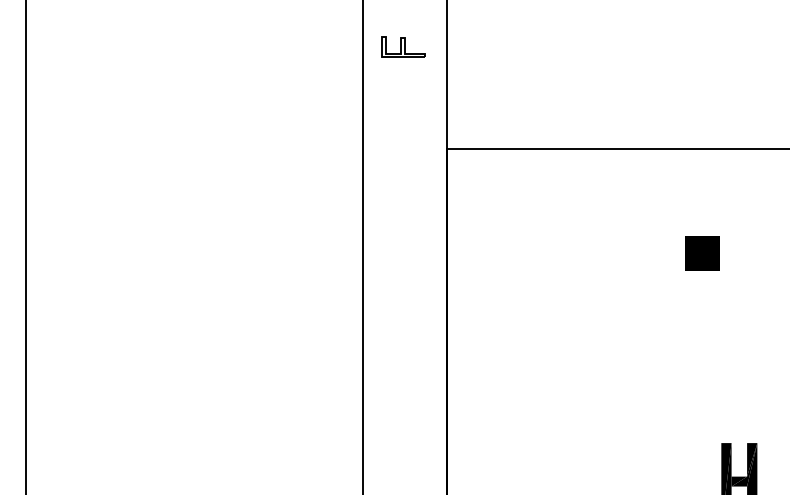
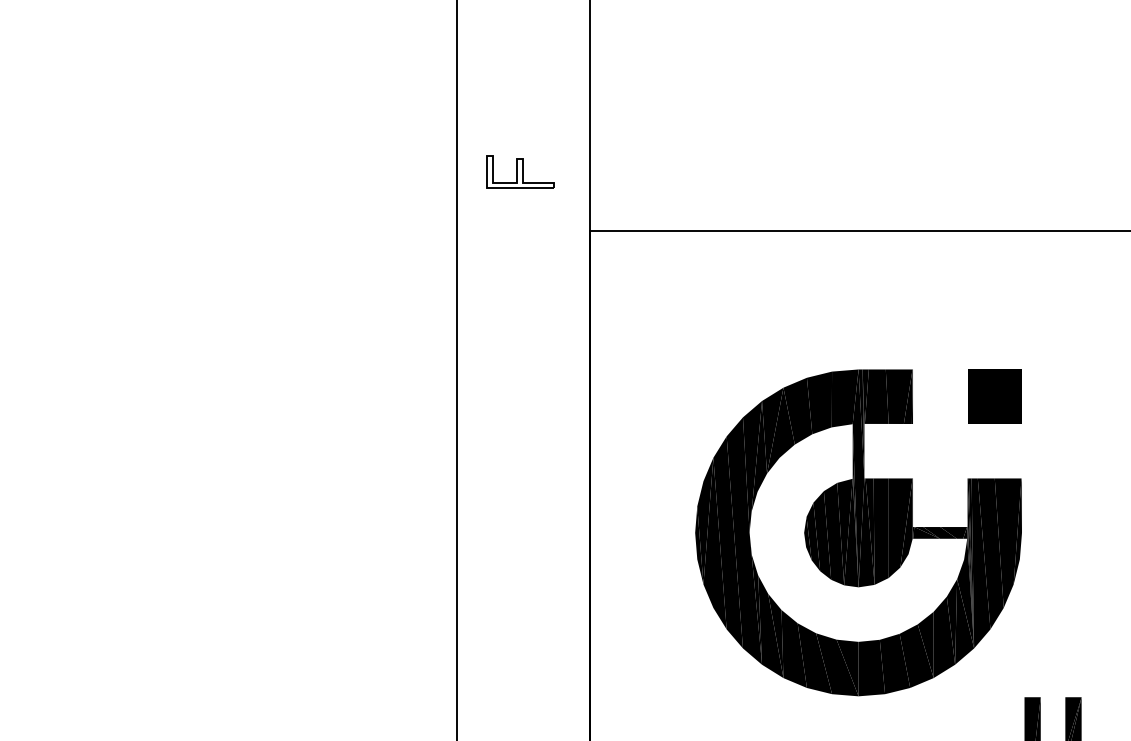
part: (403, 46) -> (520, 171), moved
part: (616, 339) -> (858, 533), added

